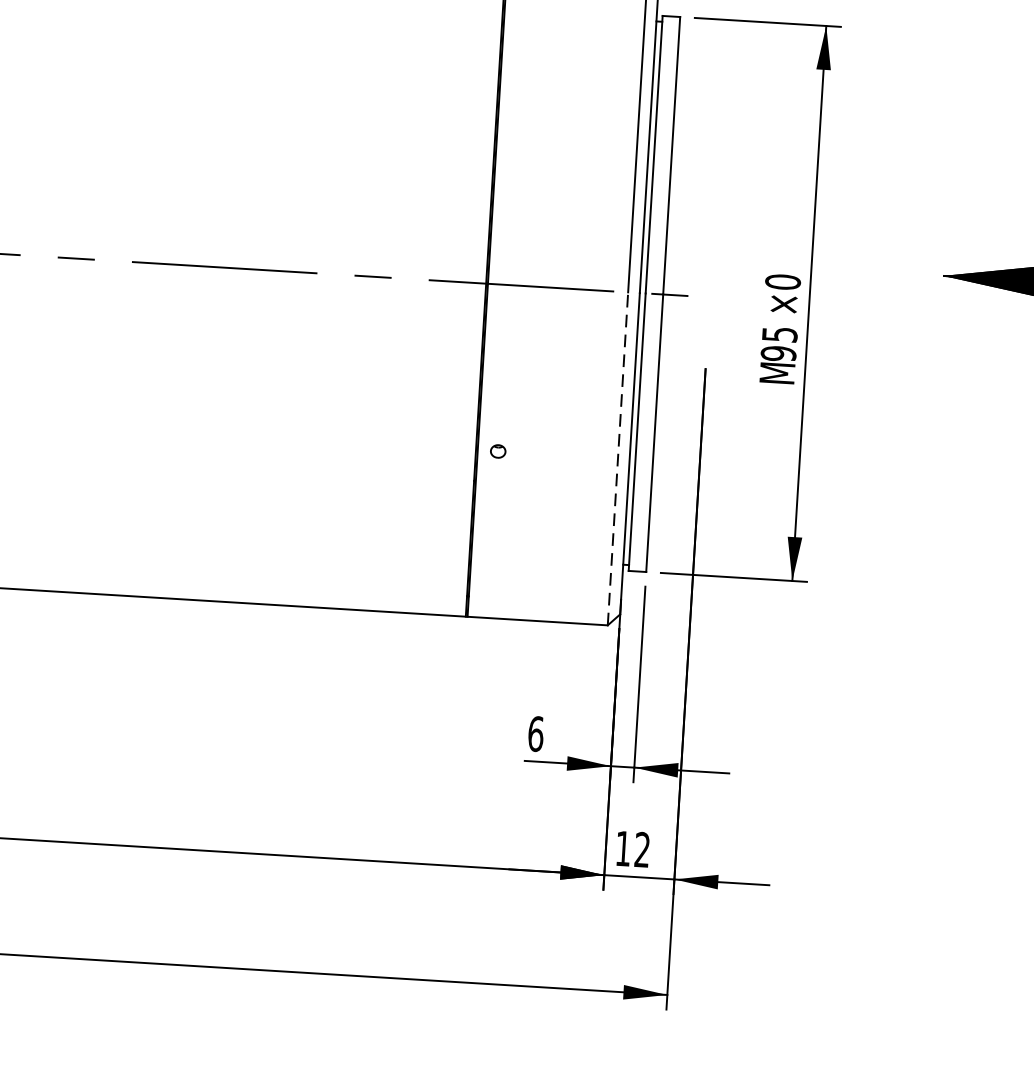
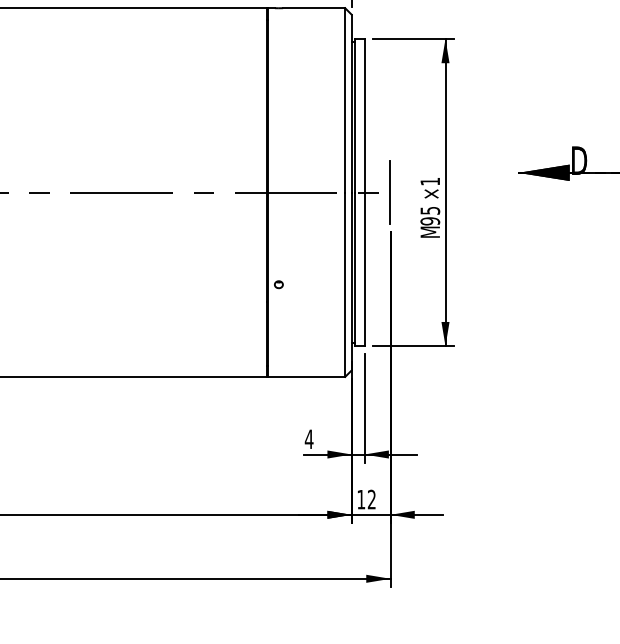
text: (783, 281) -> (430, 181), ×0 -> ×1
line: (709, 297) -> (390, 192), added
line: (618, 458) -> (345, 284), dashed -> solid
text: (534, 734) -> (308, 439), 6 -> 4

